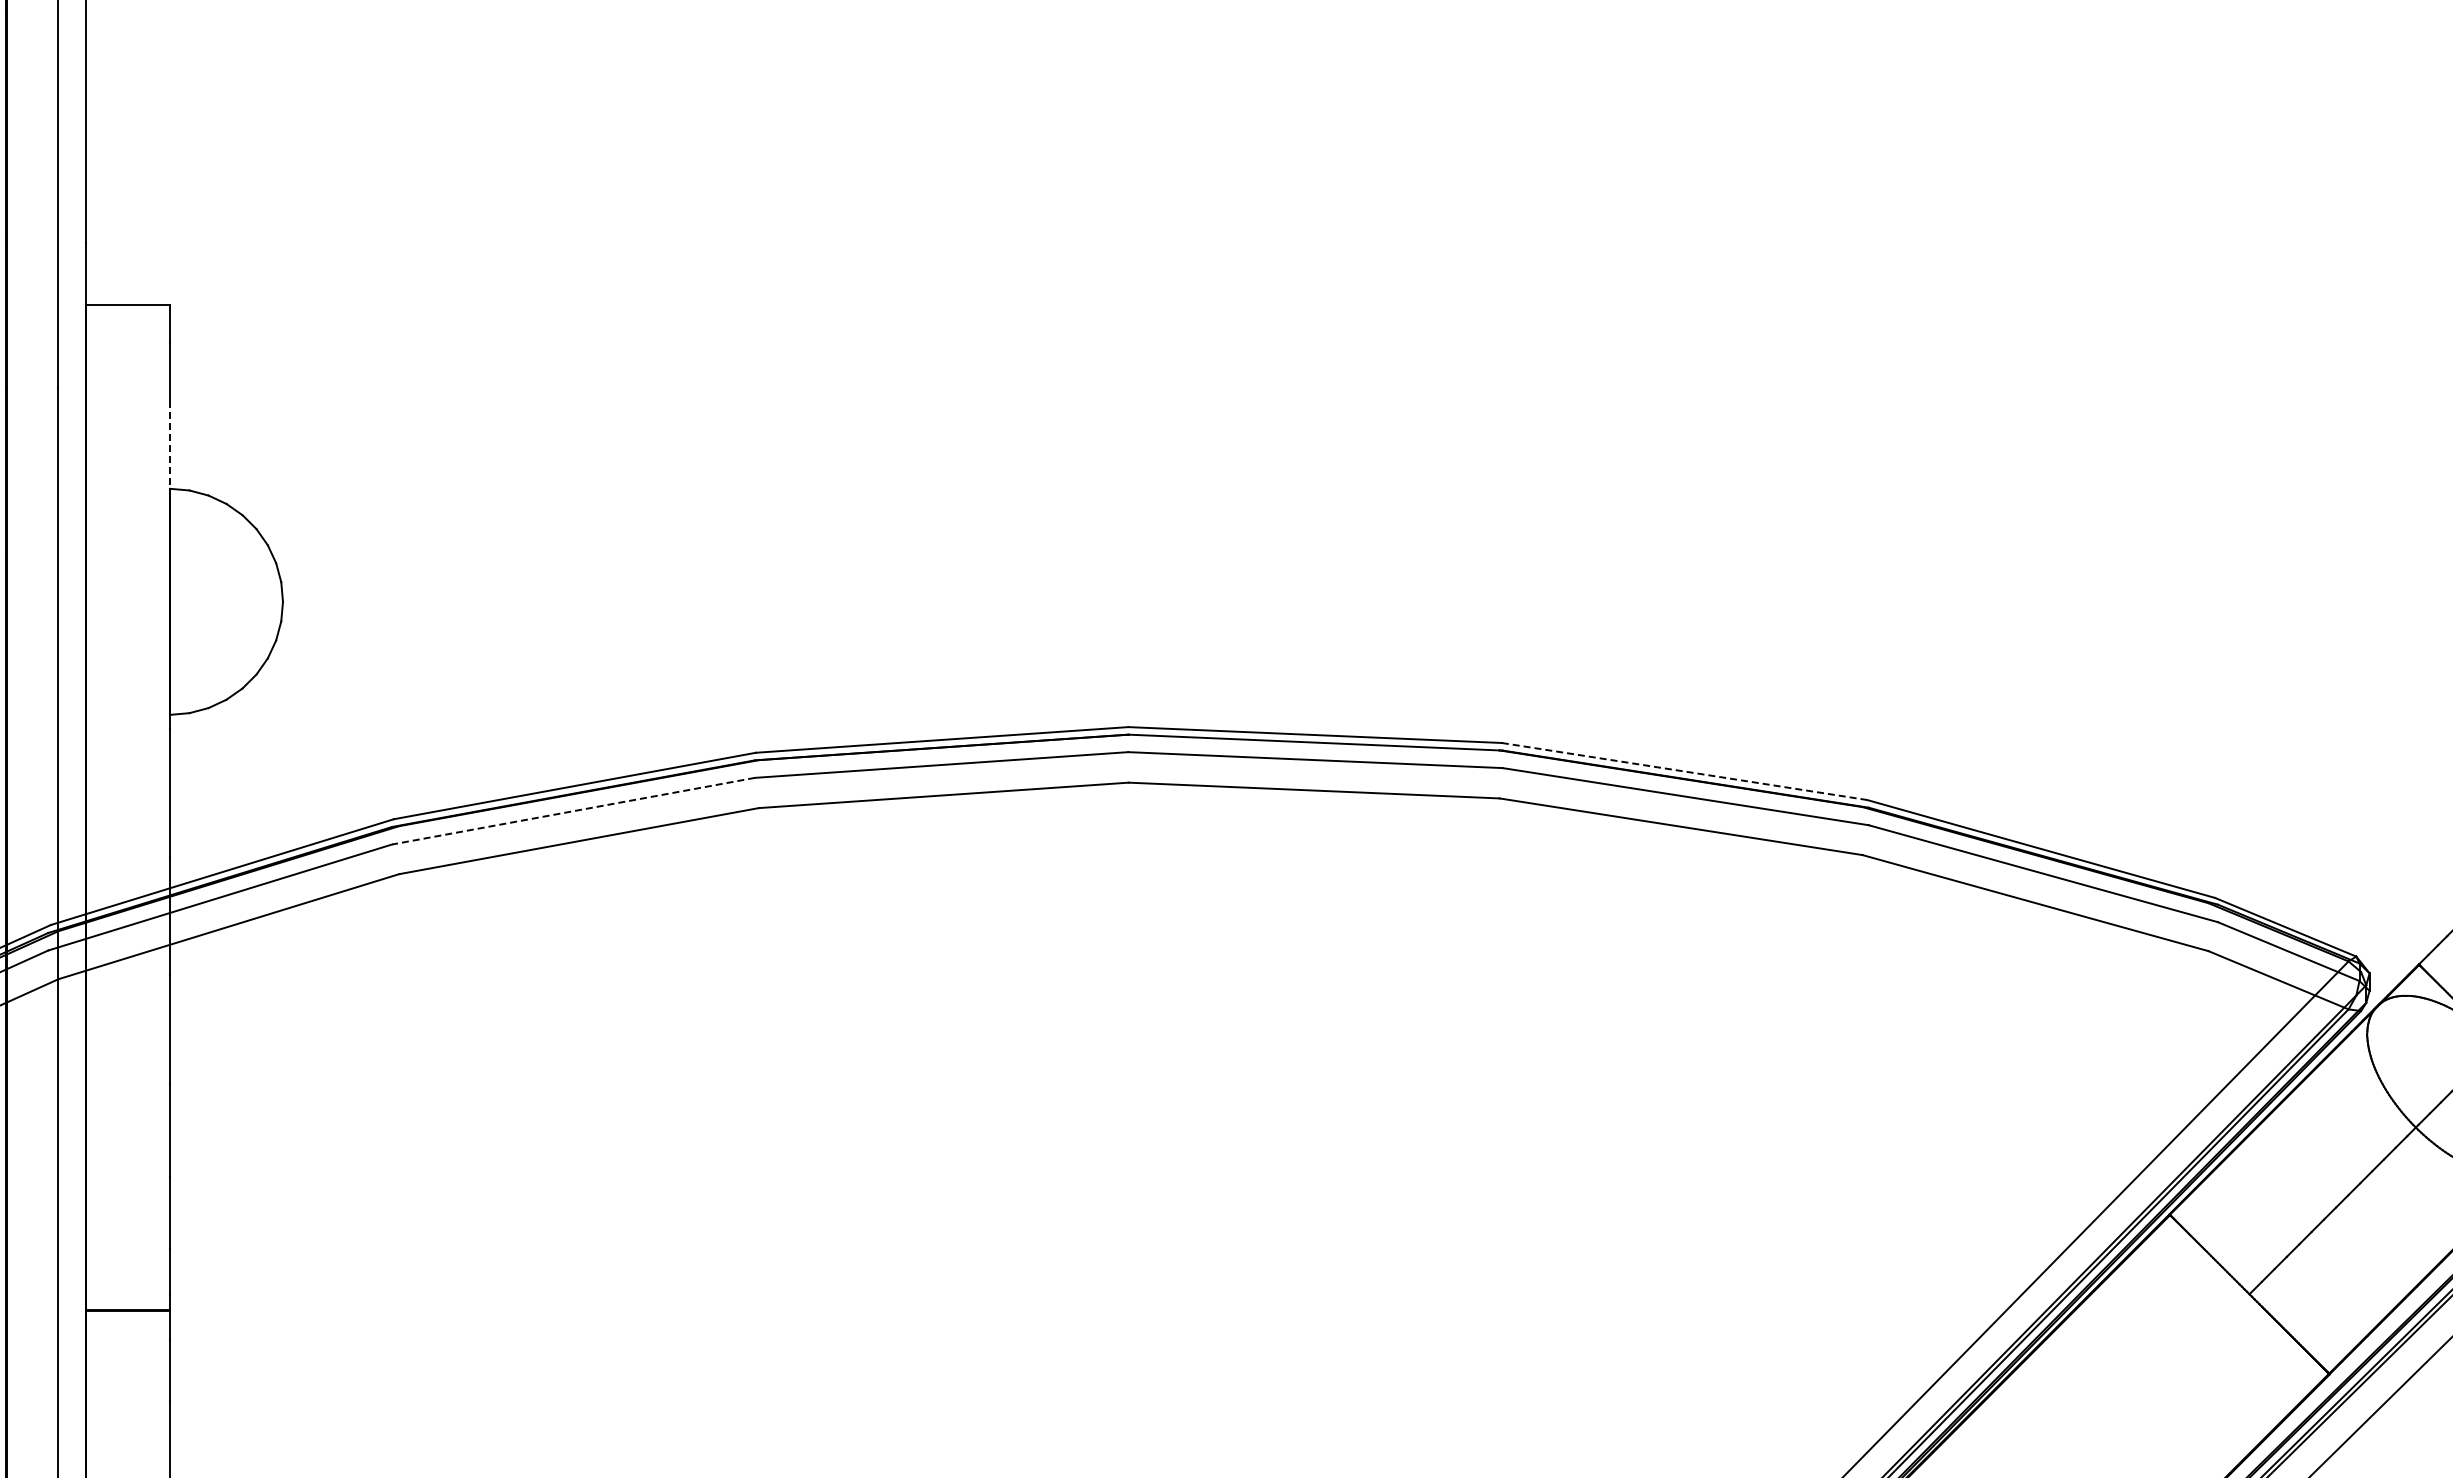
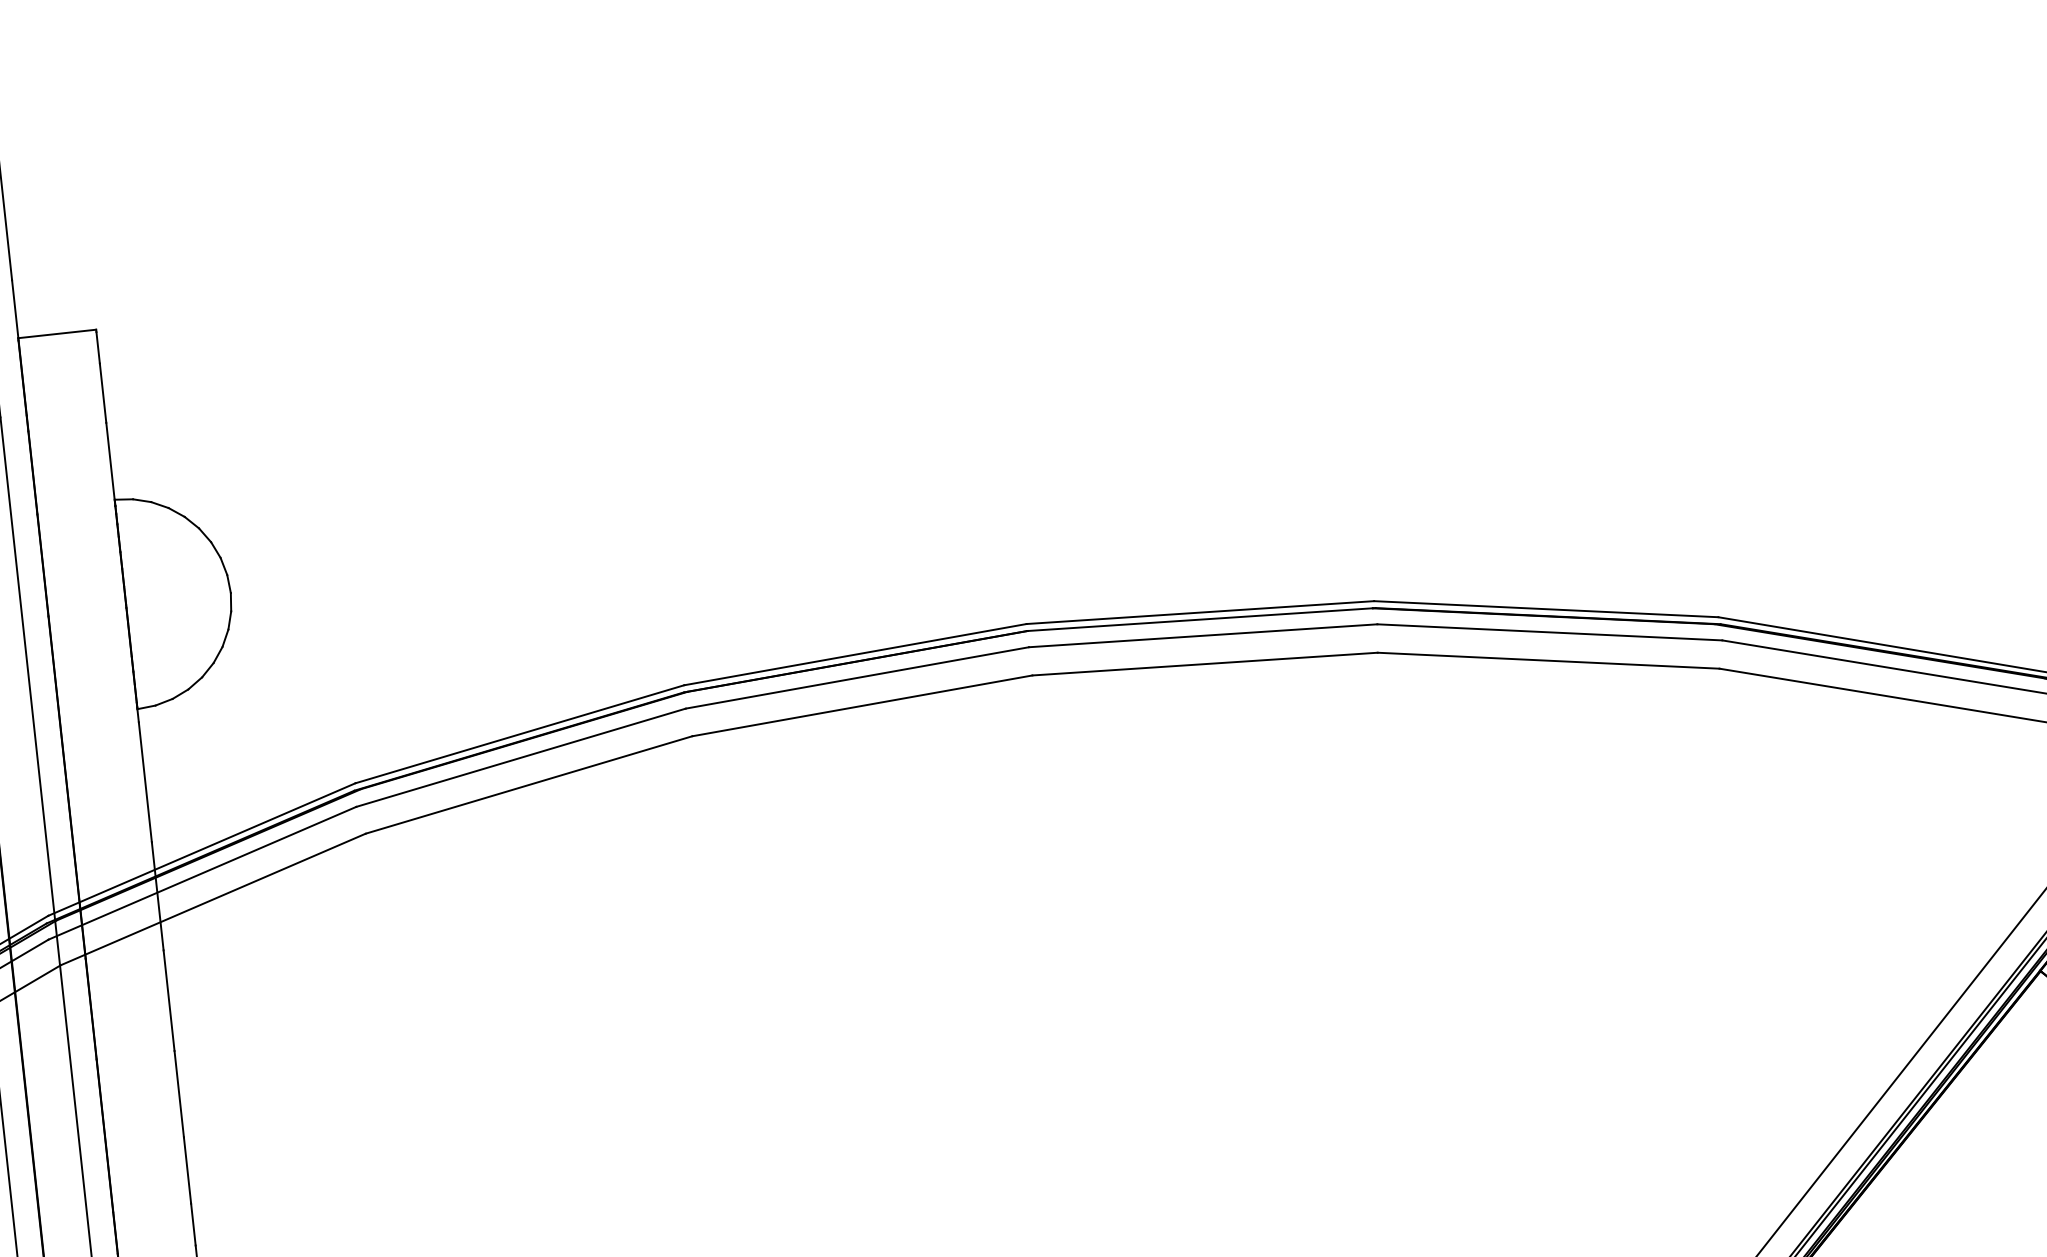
line: (169, 450) -> (110, 464), dashed -> solid
line: (1684, 771) -> (1546, 609), dashed -> solid
line: (573, 811) -> (521, 758), dashed -> solid

